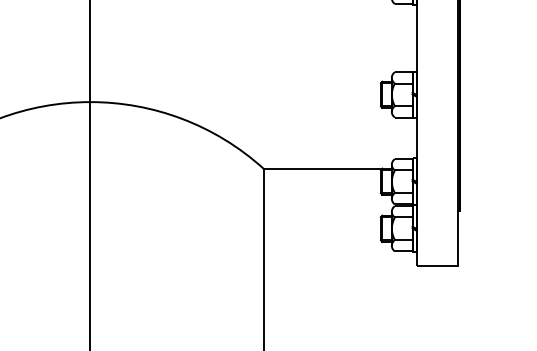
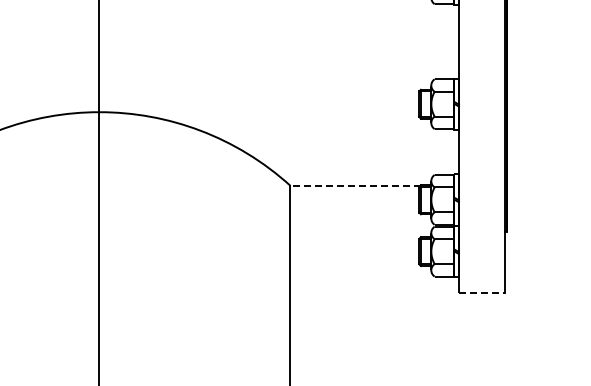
line: (322, 168) -> (355, 185), solid -> dashed
line: (437, 265) -> (481, 292), solid -> dashed

